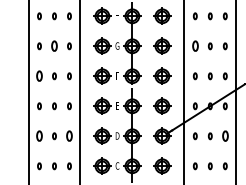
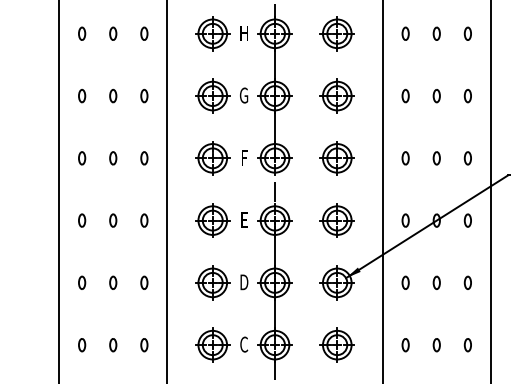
part: (54, 46) -> (113, 96), size x0.62
part: (194, 46) -> (403, 96), size x0.62
part: (39, 76) -> (82, 158), size x0.62
part: (39, 136) -> (82, 283), size x0.62
part: (69, 136) -> (144, 283), size x0.62
part: (224, 136) -> (466, 283), size x0.62

